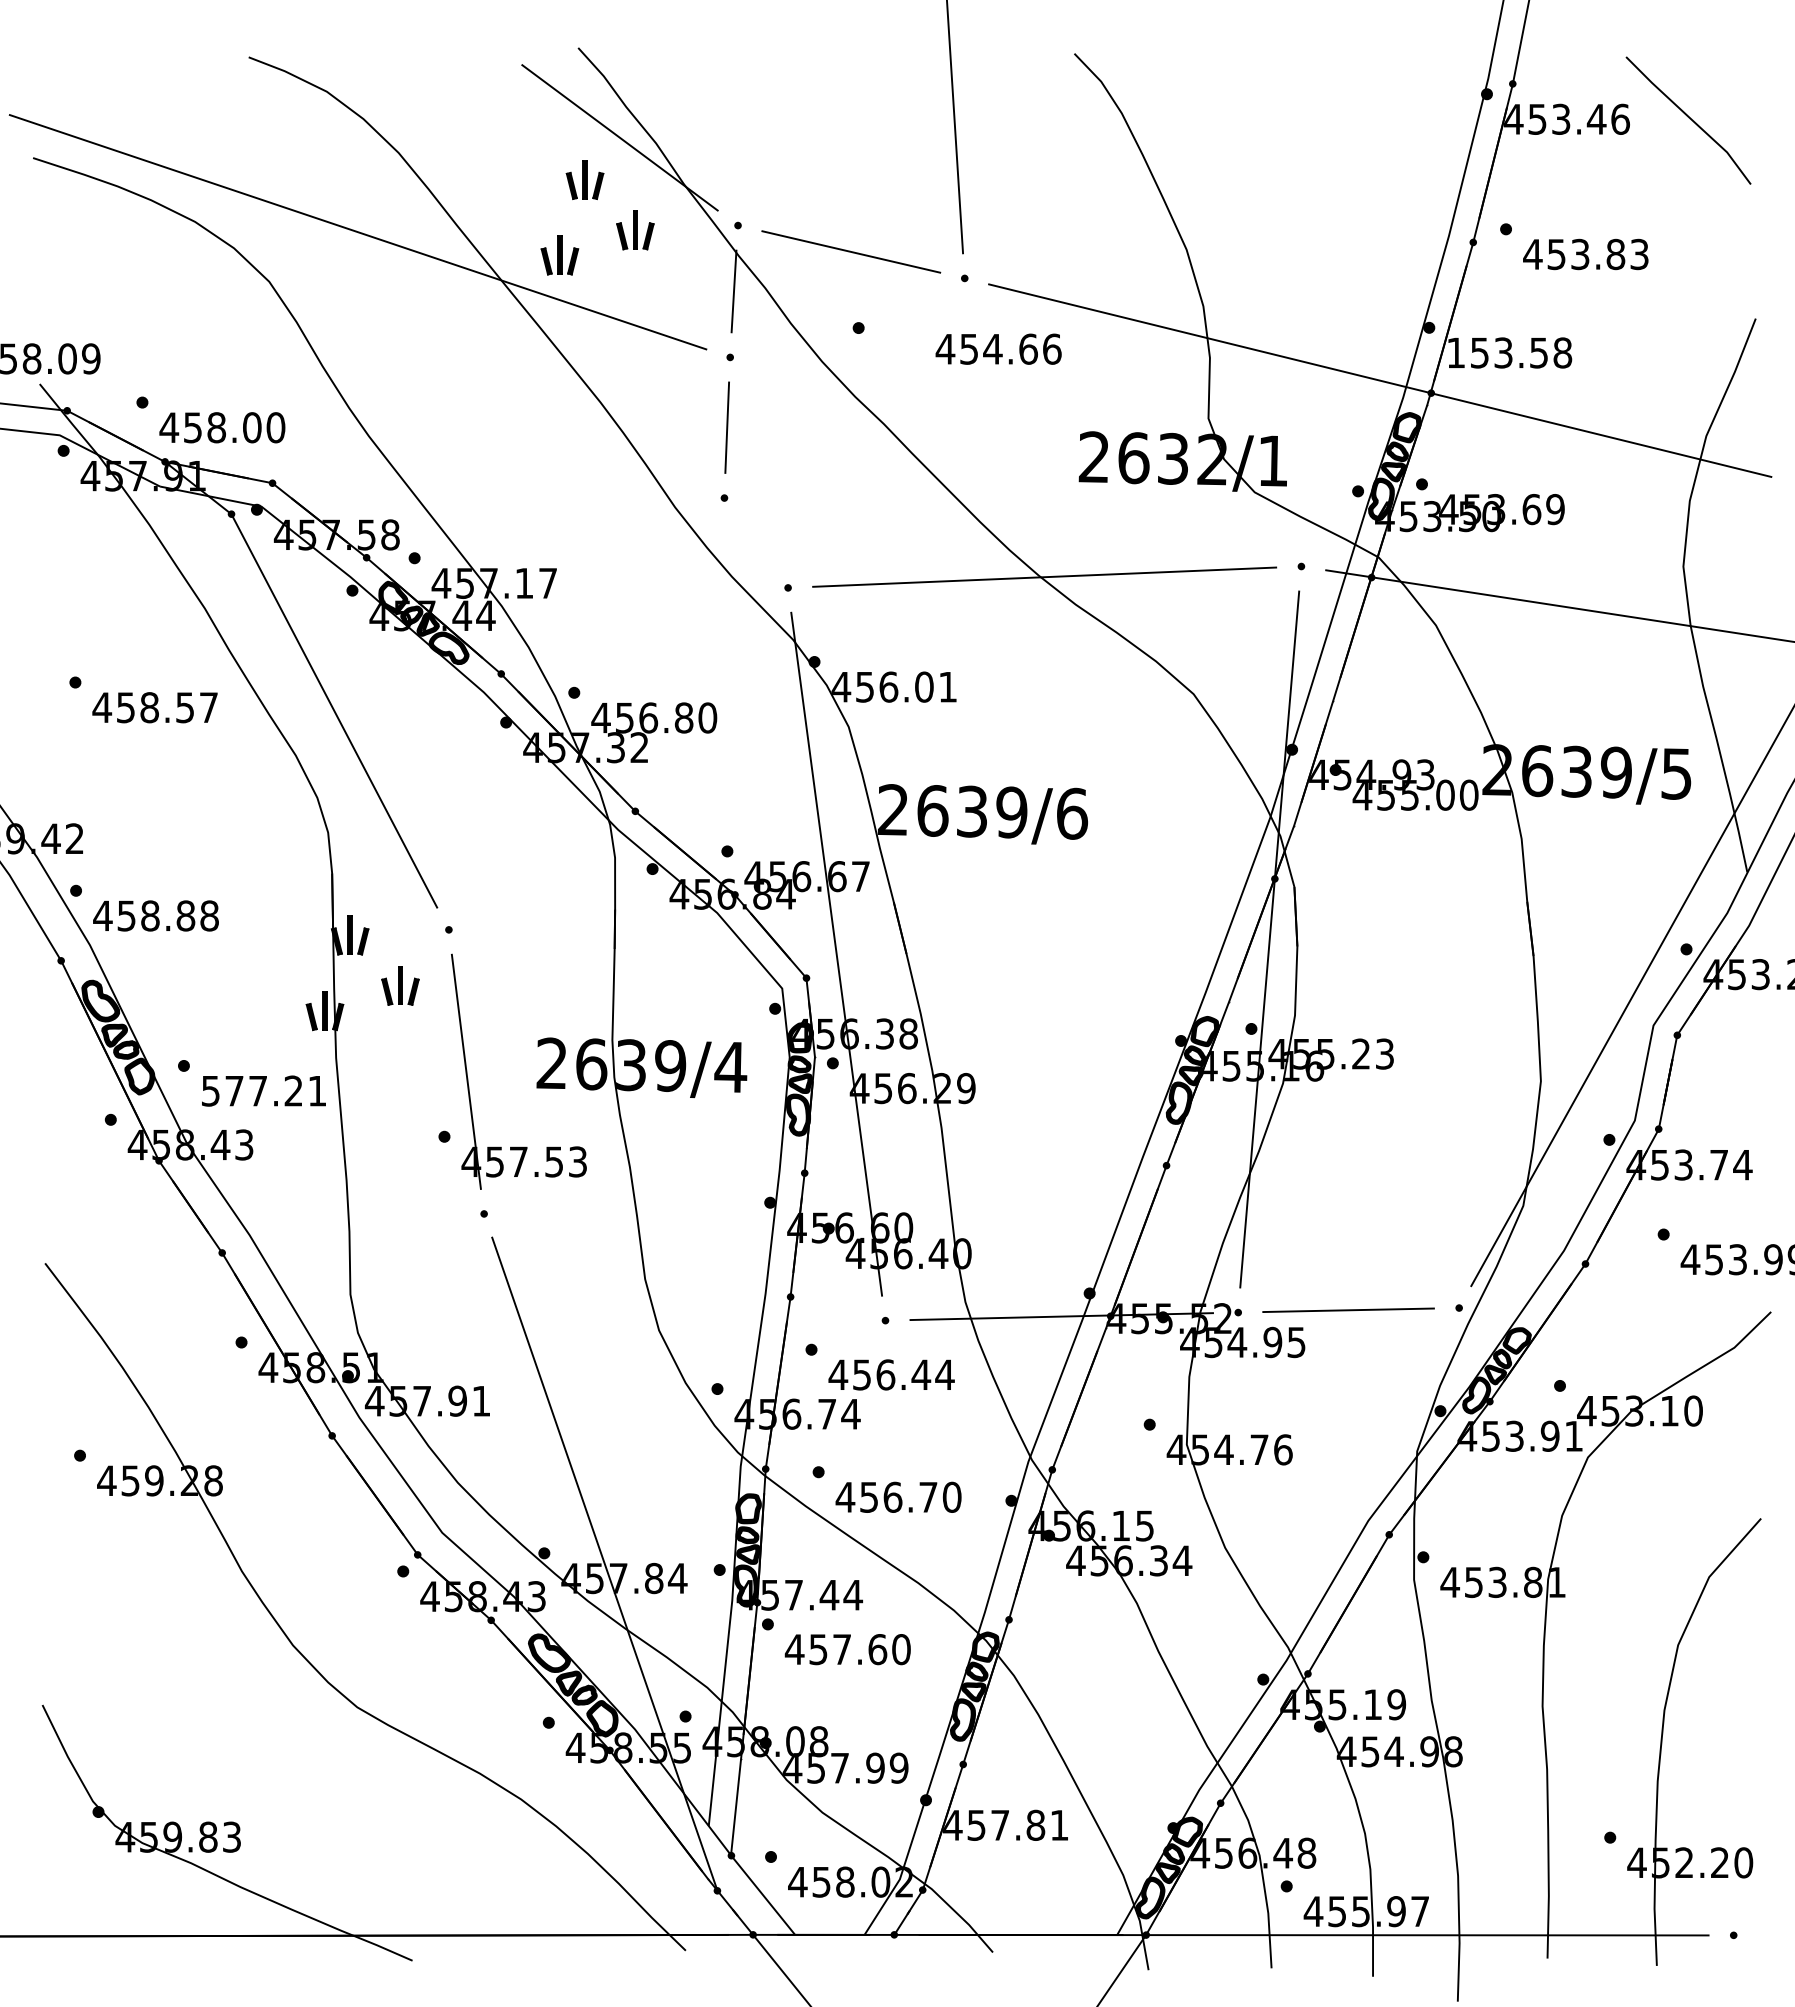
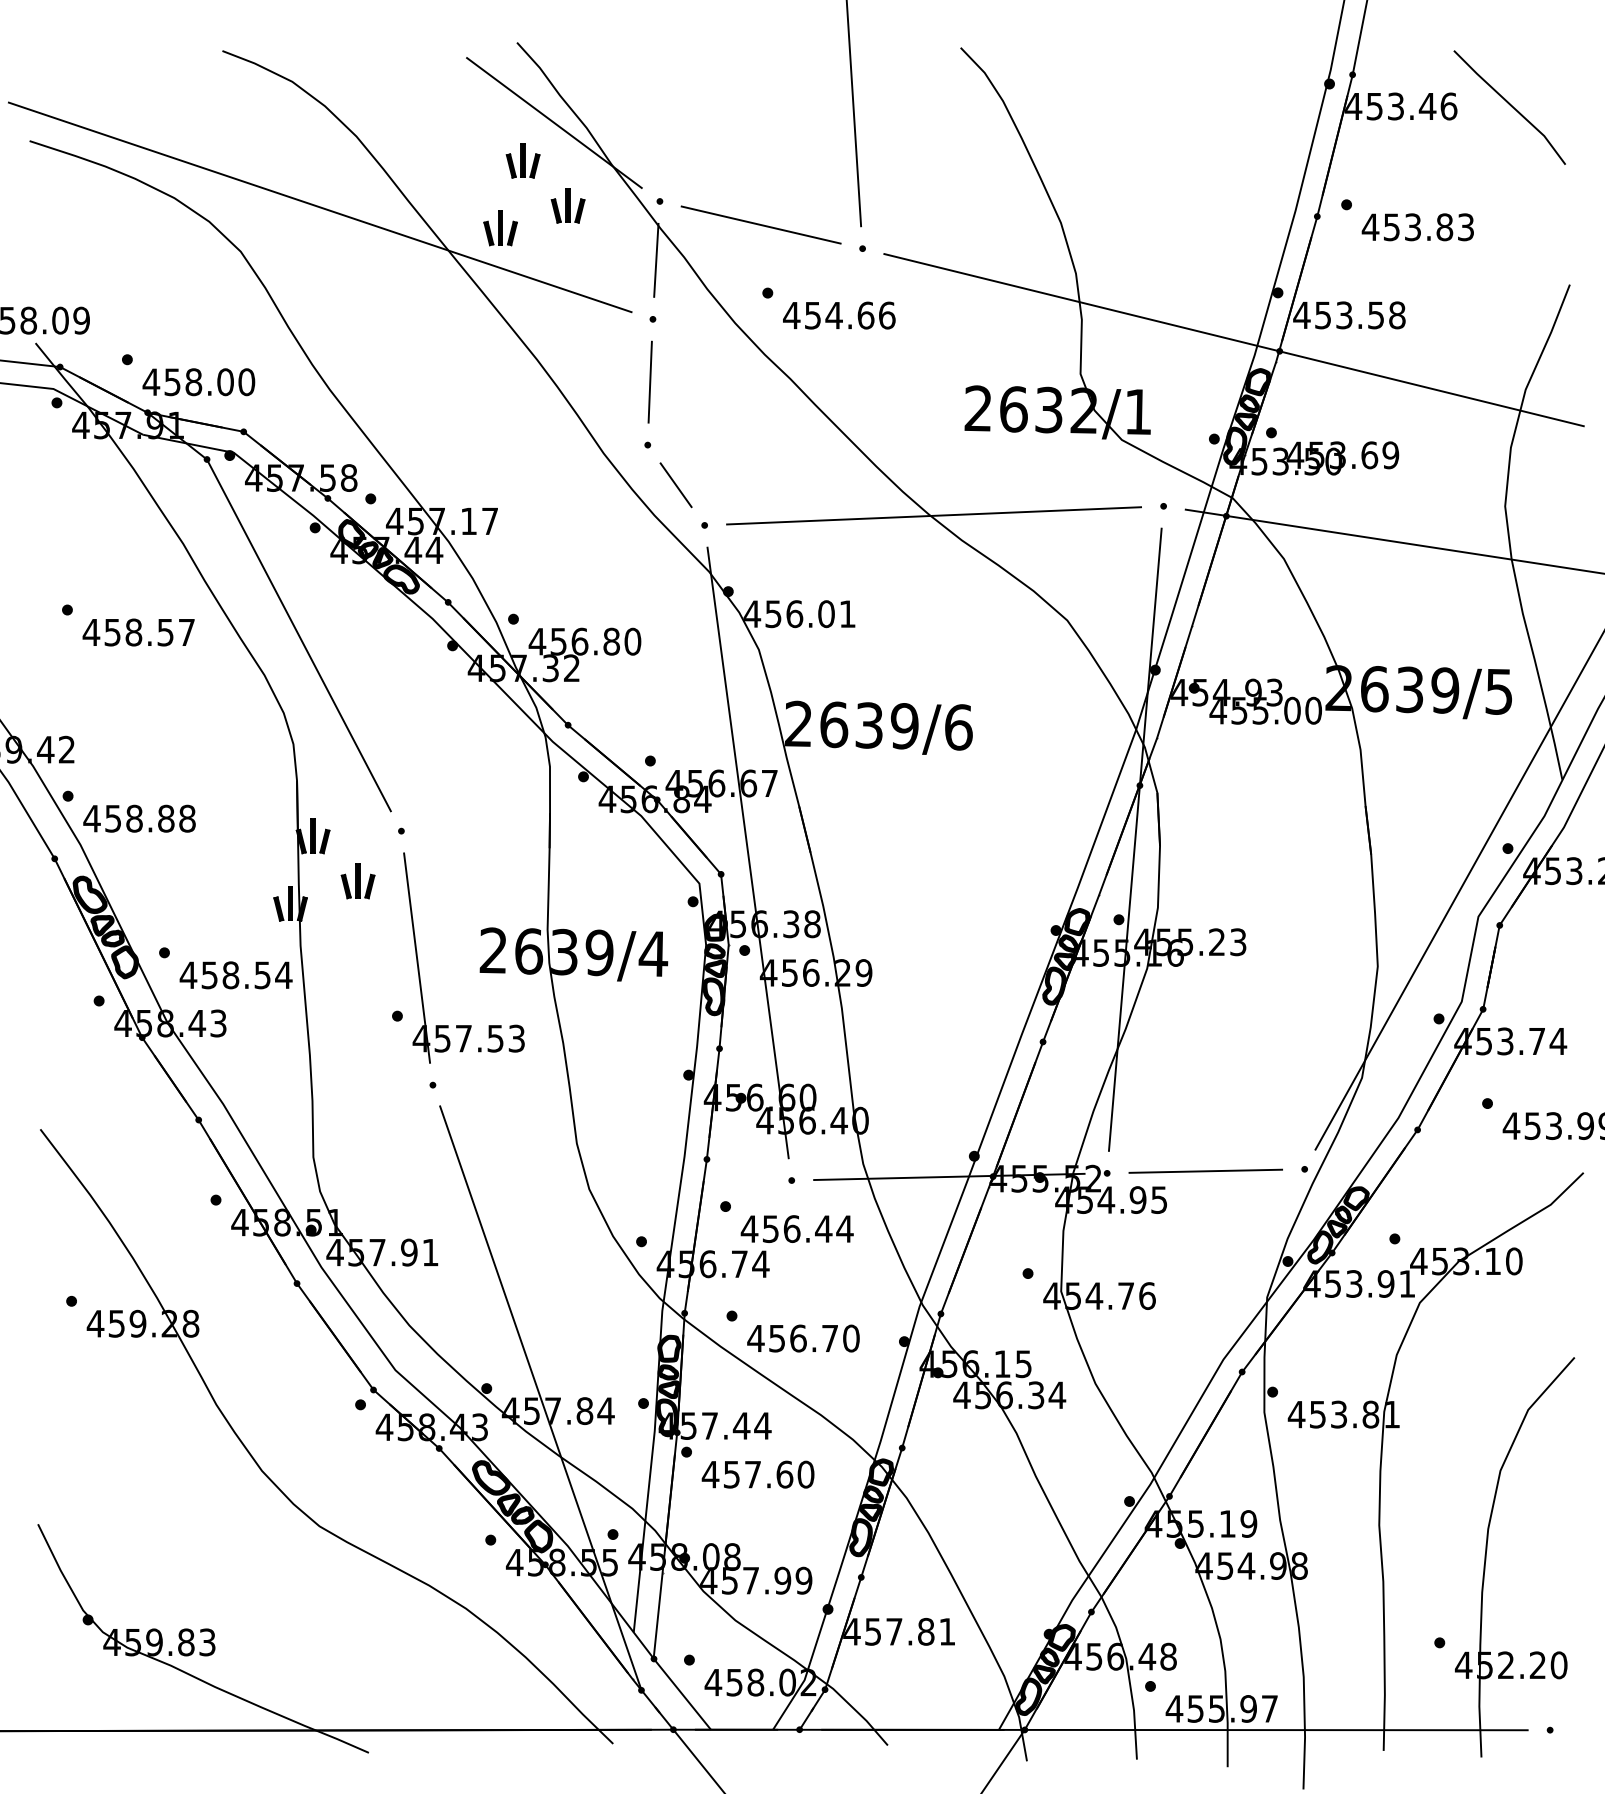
text: (998, 348) -> (839, 314), moved
text: (1455, 352) -> (1301, 314), 153.58 -> 453.58
line: (755, 542) -> (675, 484), added
text: (263, 1090) -> (235, 974), 577.21 -> 458.54

